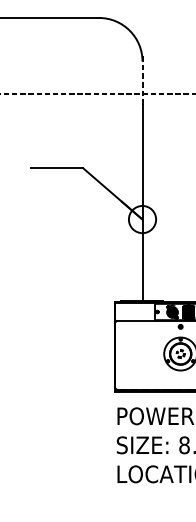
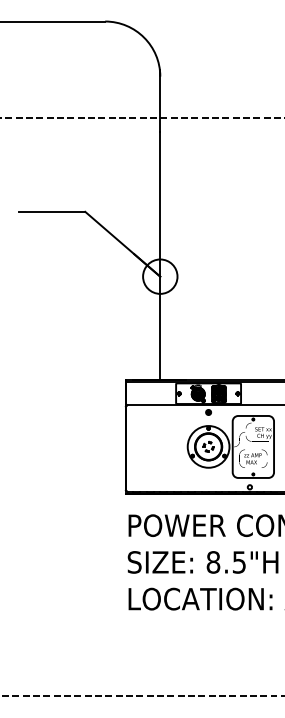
line: (142, 80) -> (160, 100), dashed -> solid

